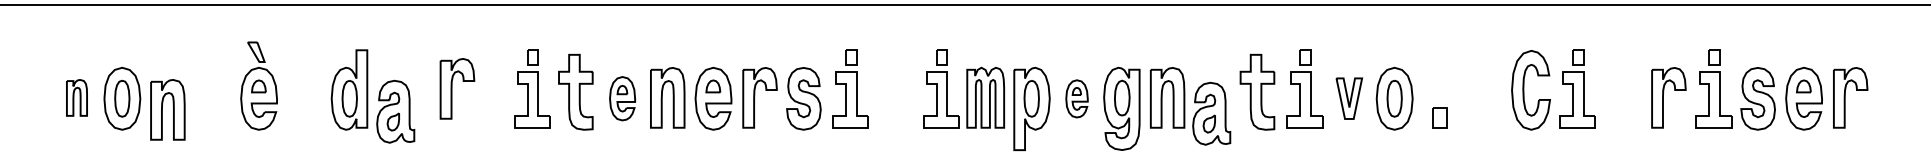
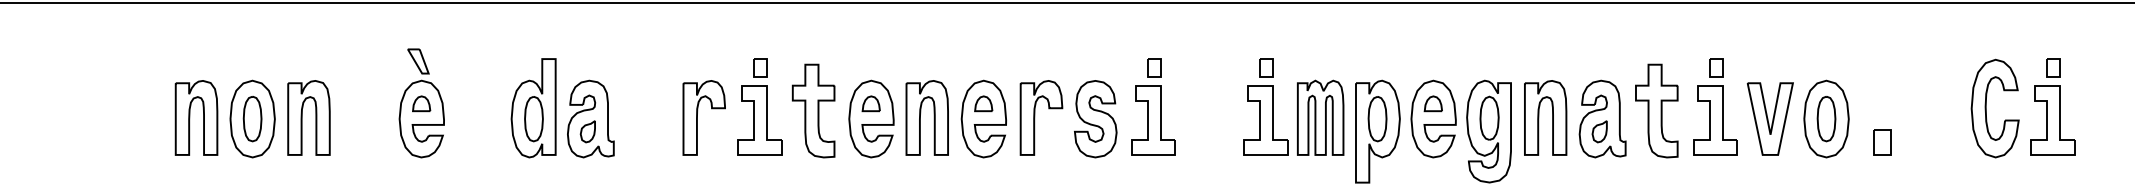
part: (457, 88) -> (704, 117), moved
part: (76, 97) -> (195, 117), size x1.67
part: (622, 98) -> (871, 118), size x1.43
part: (1076, 98) -> (1432, 118), size x1.67
part: (1349, 98) -> (1770, 118), size x1.43
part: (167, 109) -> (308, 117), moved
part: (395, 111) -> (590, 118), moved
part: (1211, 113) -> (1602, 118), moved

